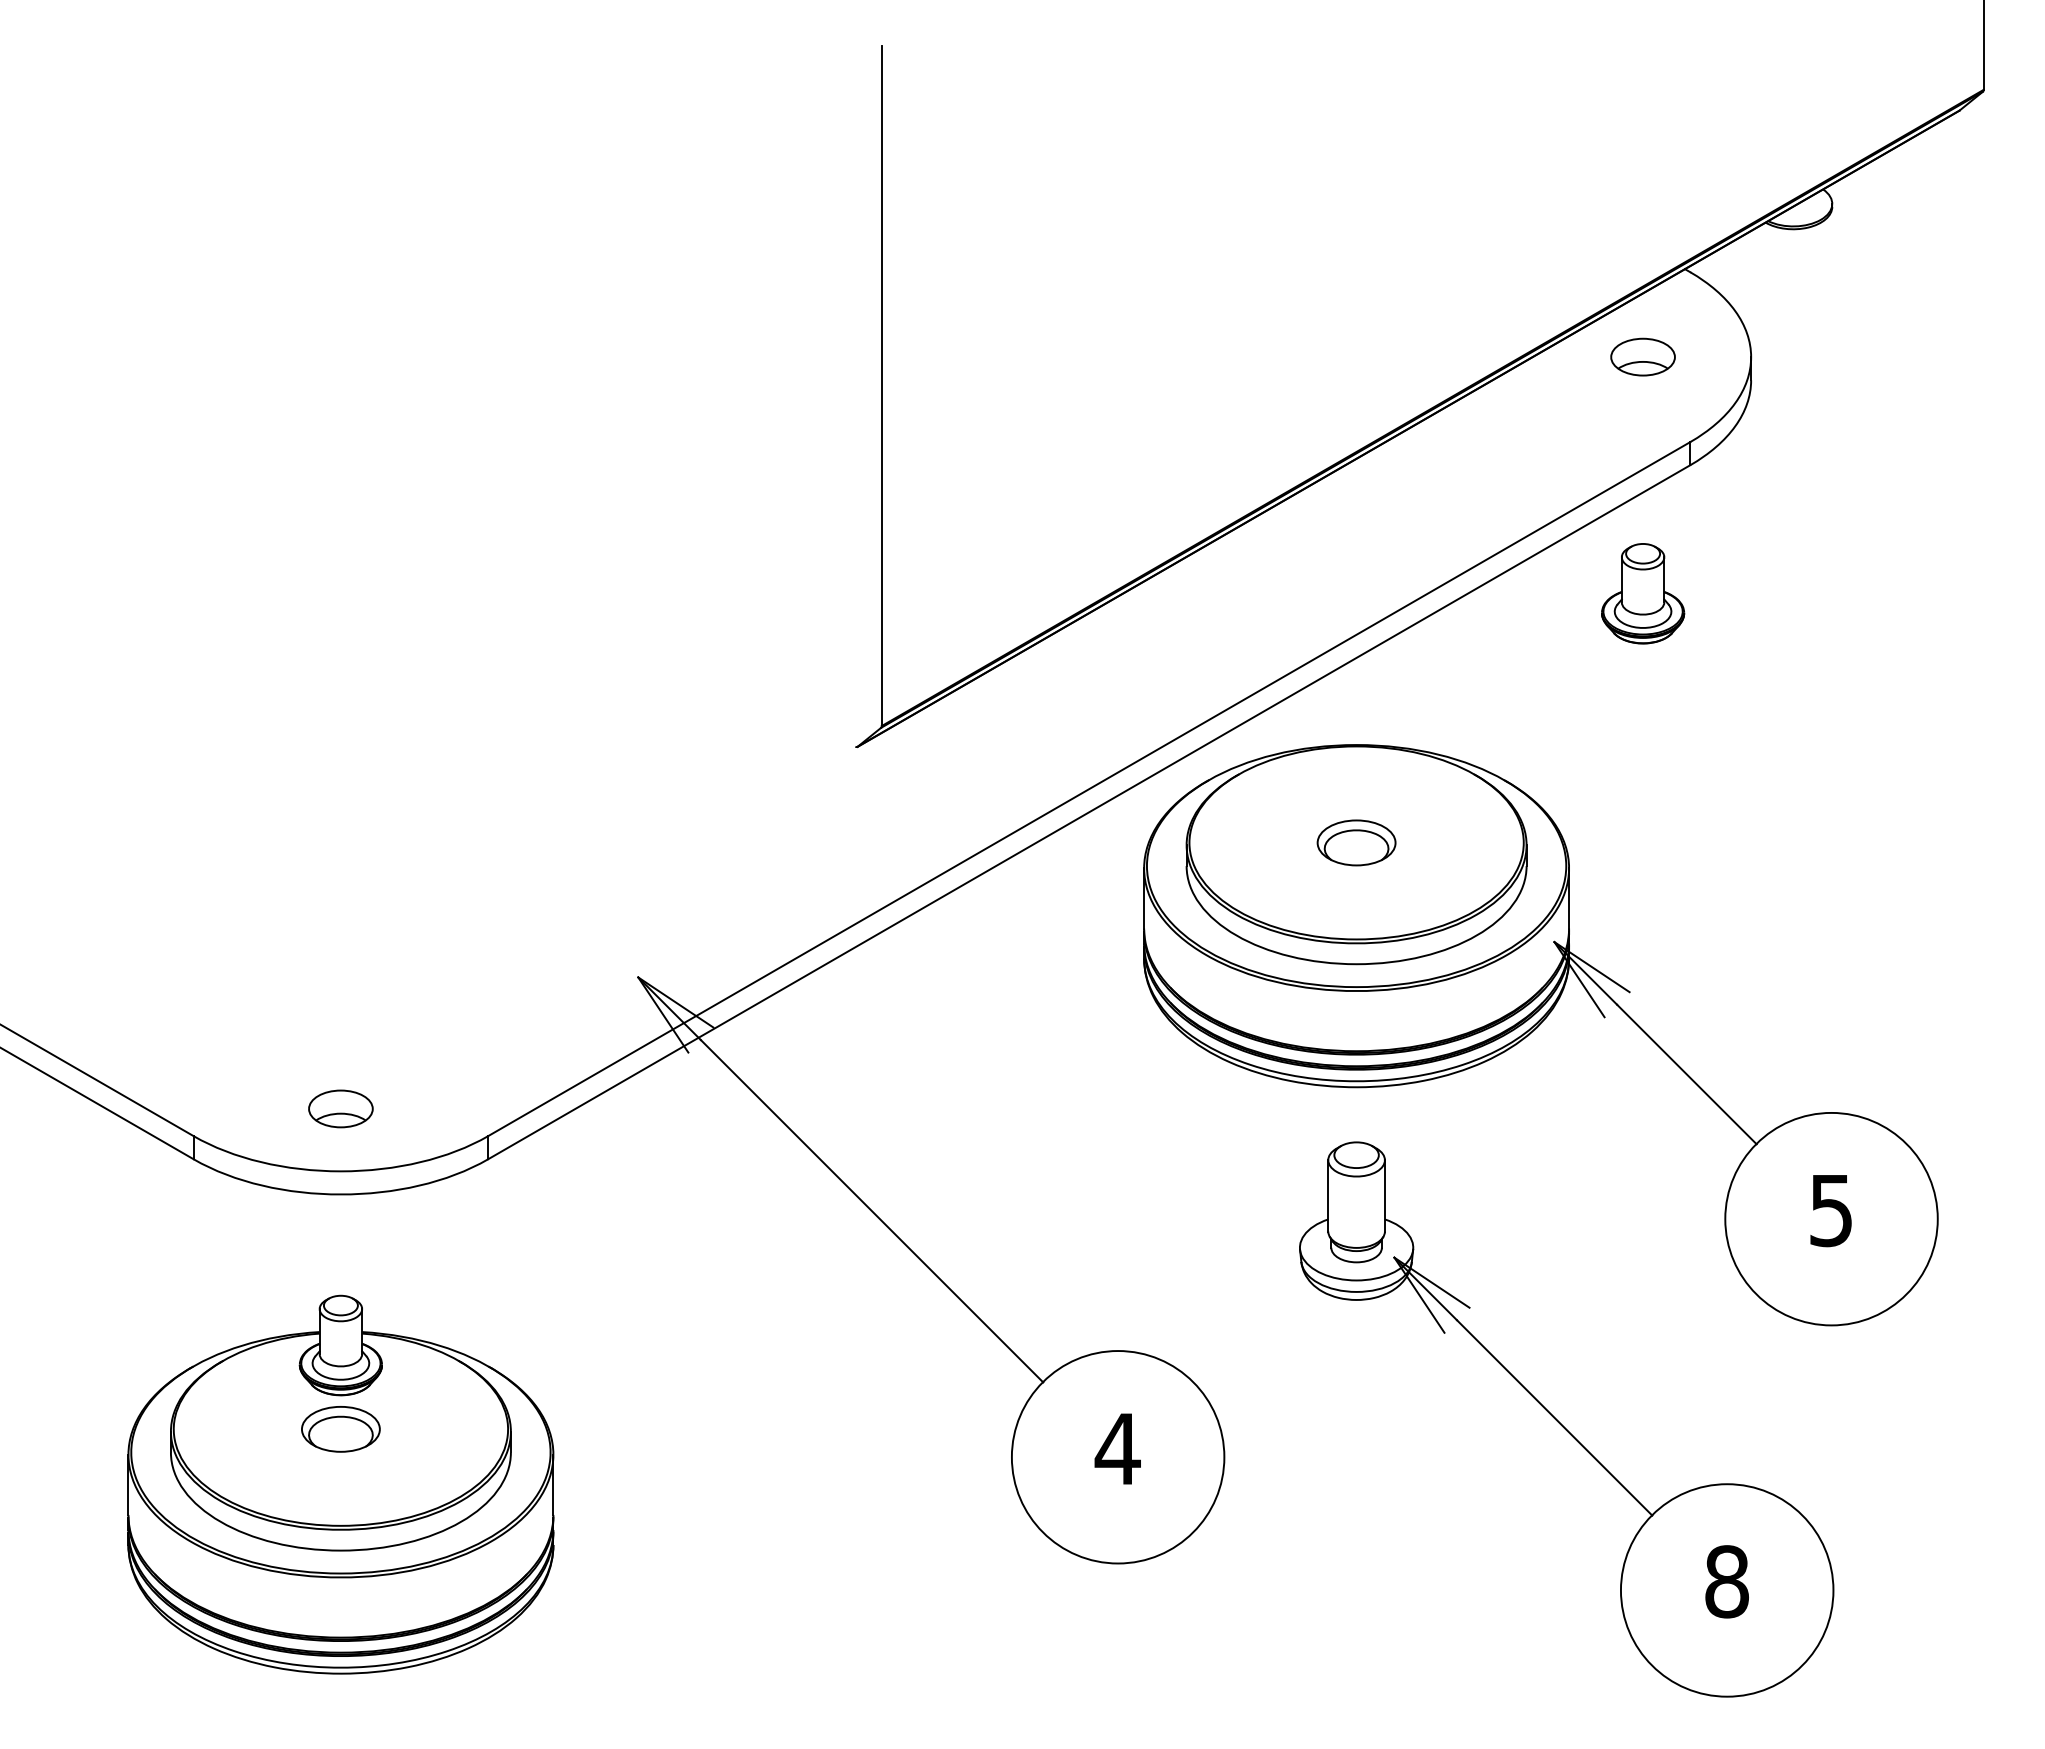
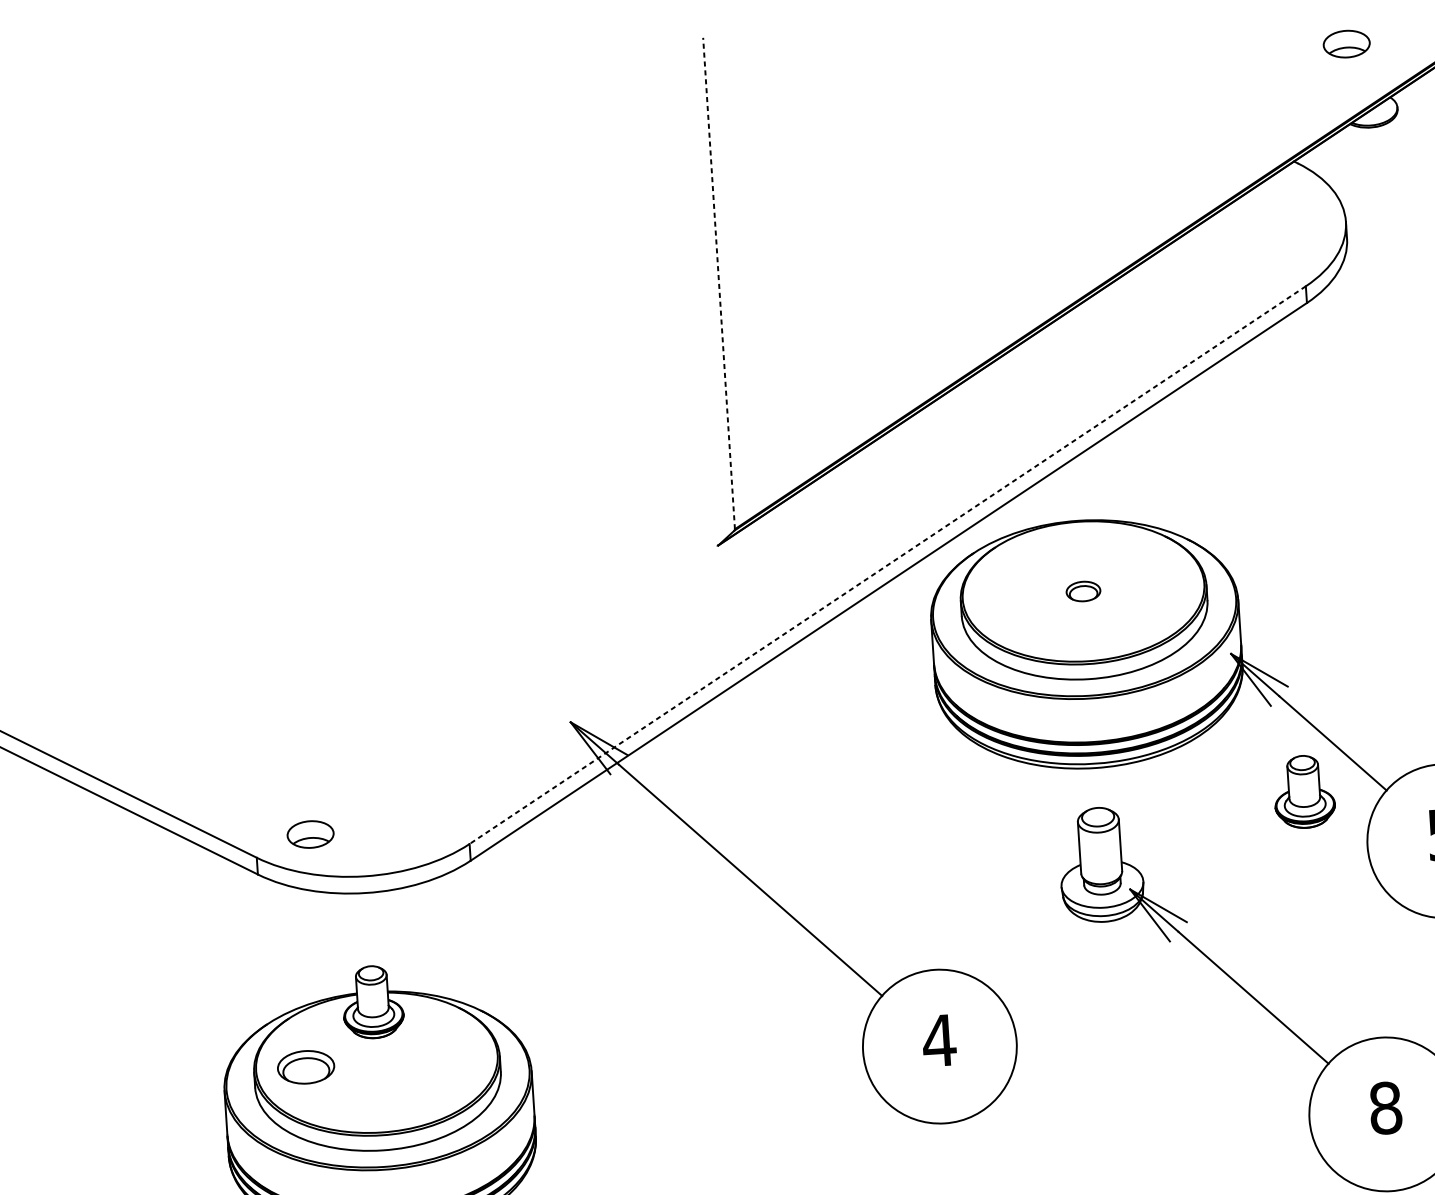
part: (1642, 356) -> (1346, 43), moved
line: (881, 386) -> (718, 283), solid -> dashed
part: (1643, 593) -> (1304, 791), moved
line: (1089, 789) -> (888, 565), solid -> dashed
part: (1356, 842) -> (1083, 591), size x0.6
part: (340, 1108) -> (310, 834), moved
part: (340, 1429) -> (305, 1067), moved

